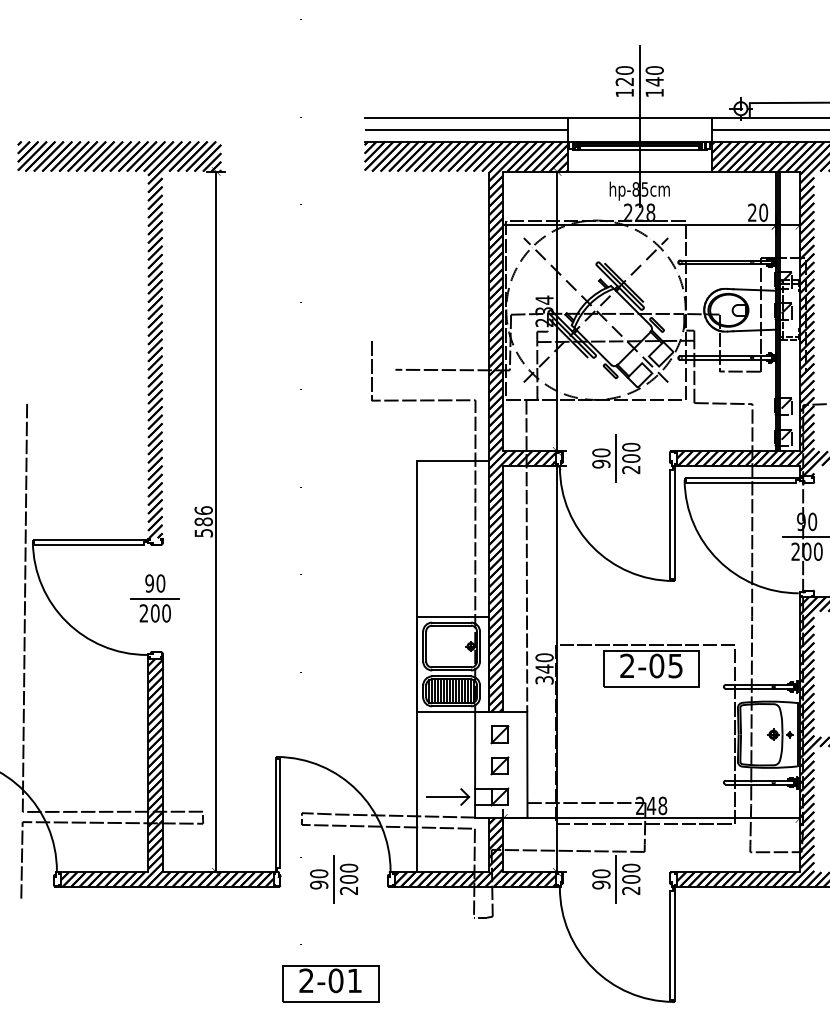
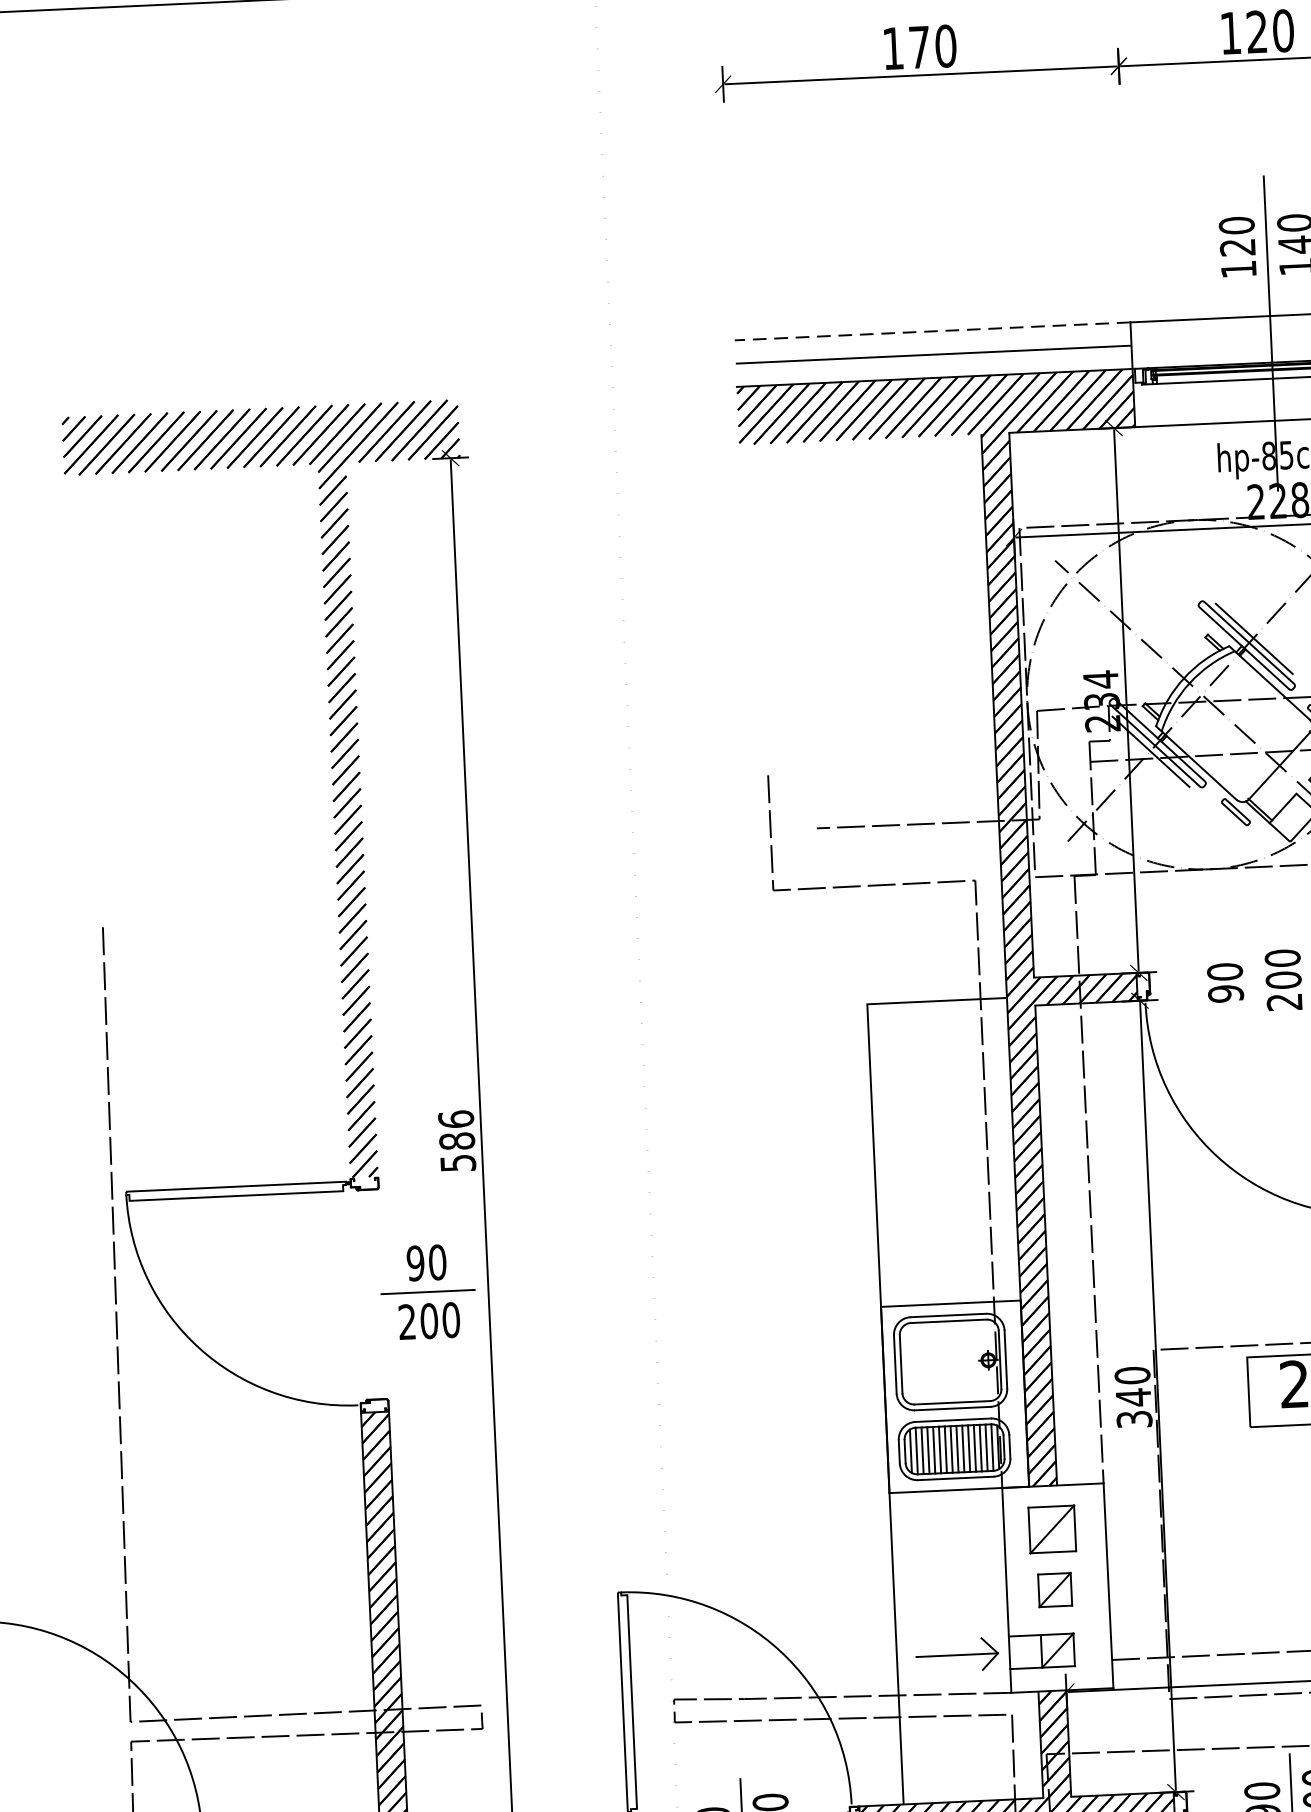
line: (466, 117) -> (932, 330), solid -> dashed
line: (616, 458) -> (1254, 981), removed
part: (154, 598) -> (426, 1292), moved
part: (499, 734) -> (1051, 1528), size x1.4

